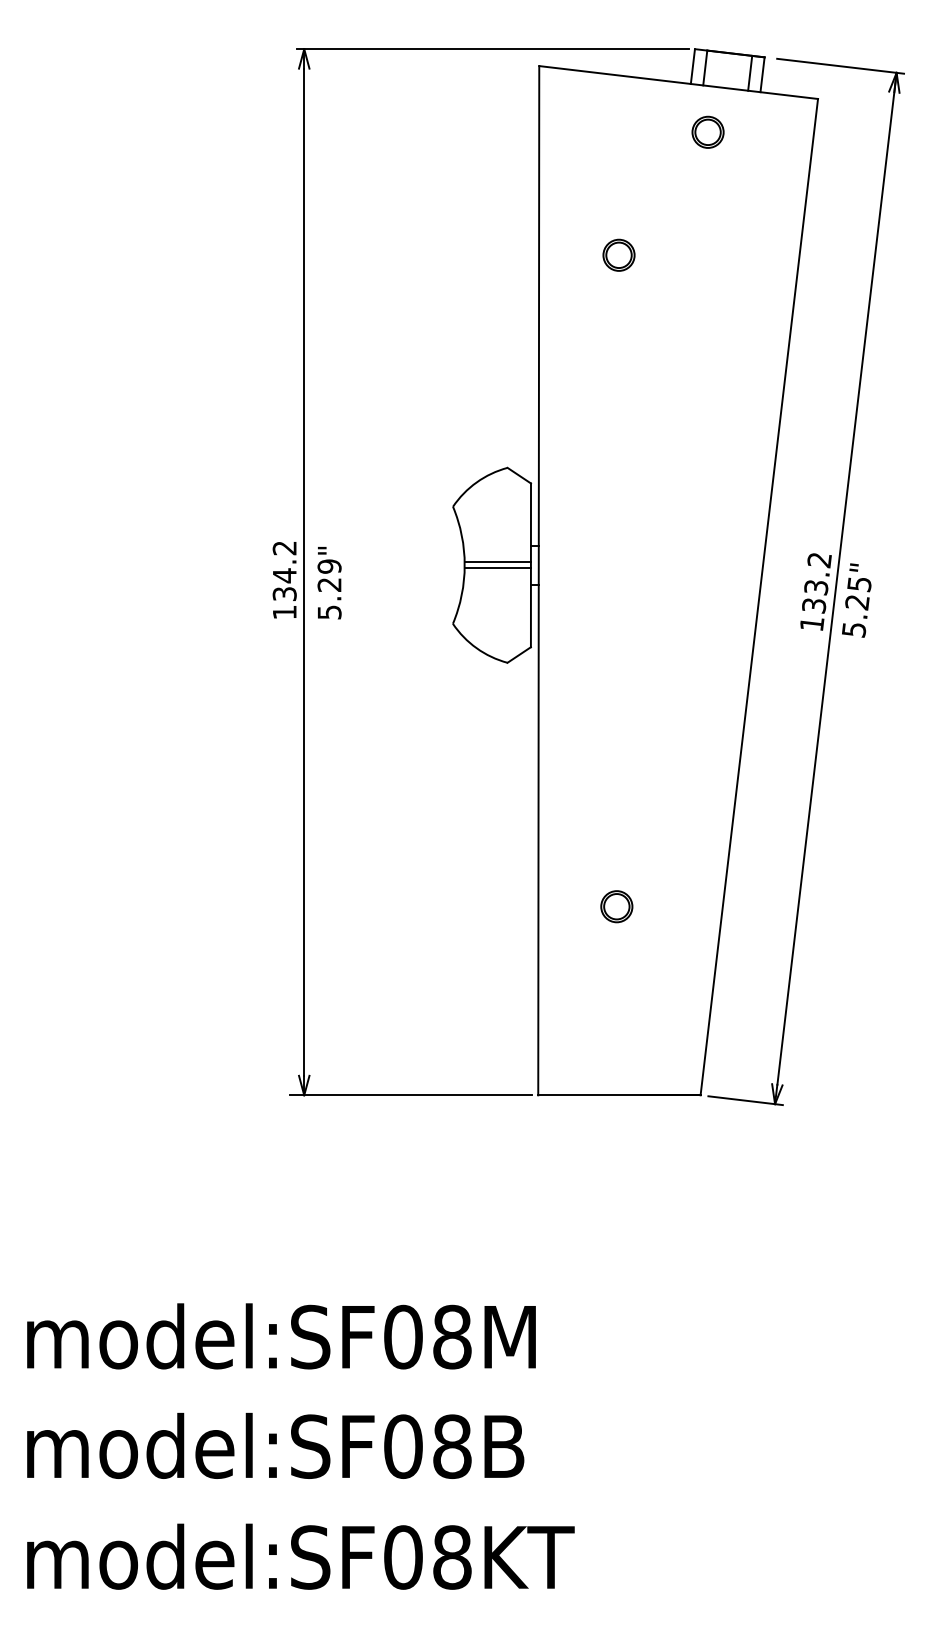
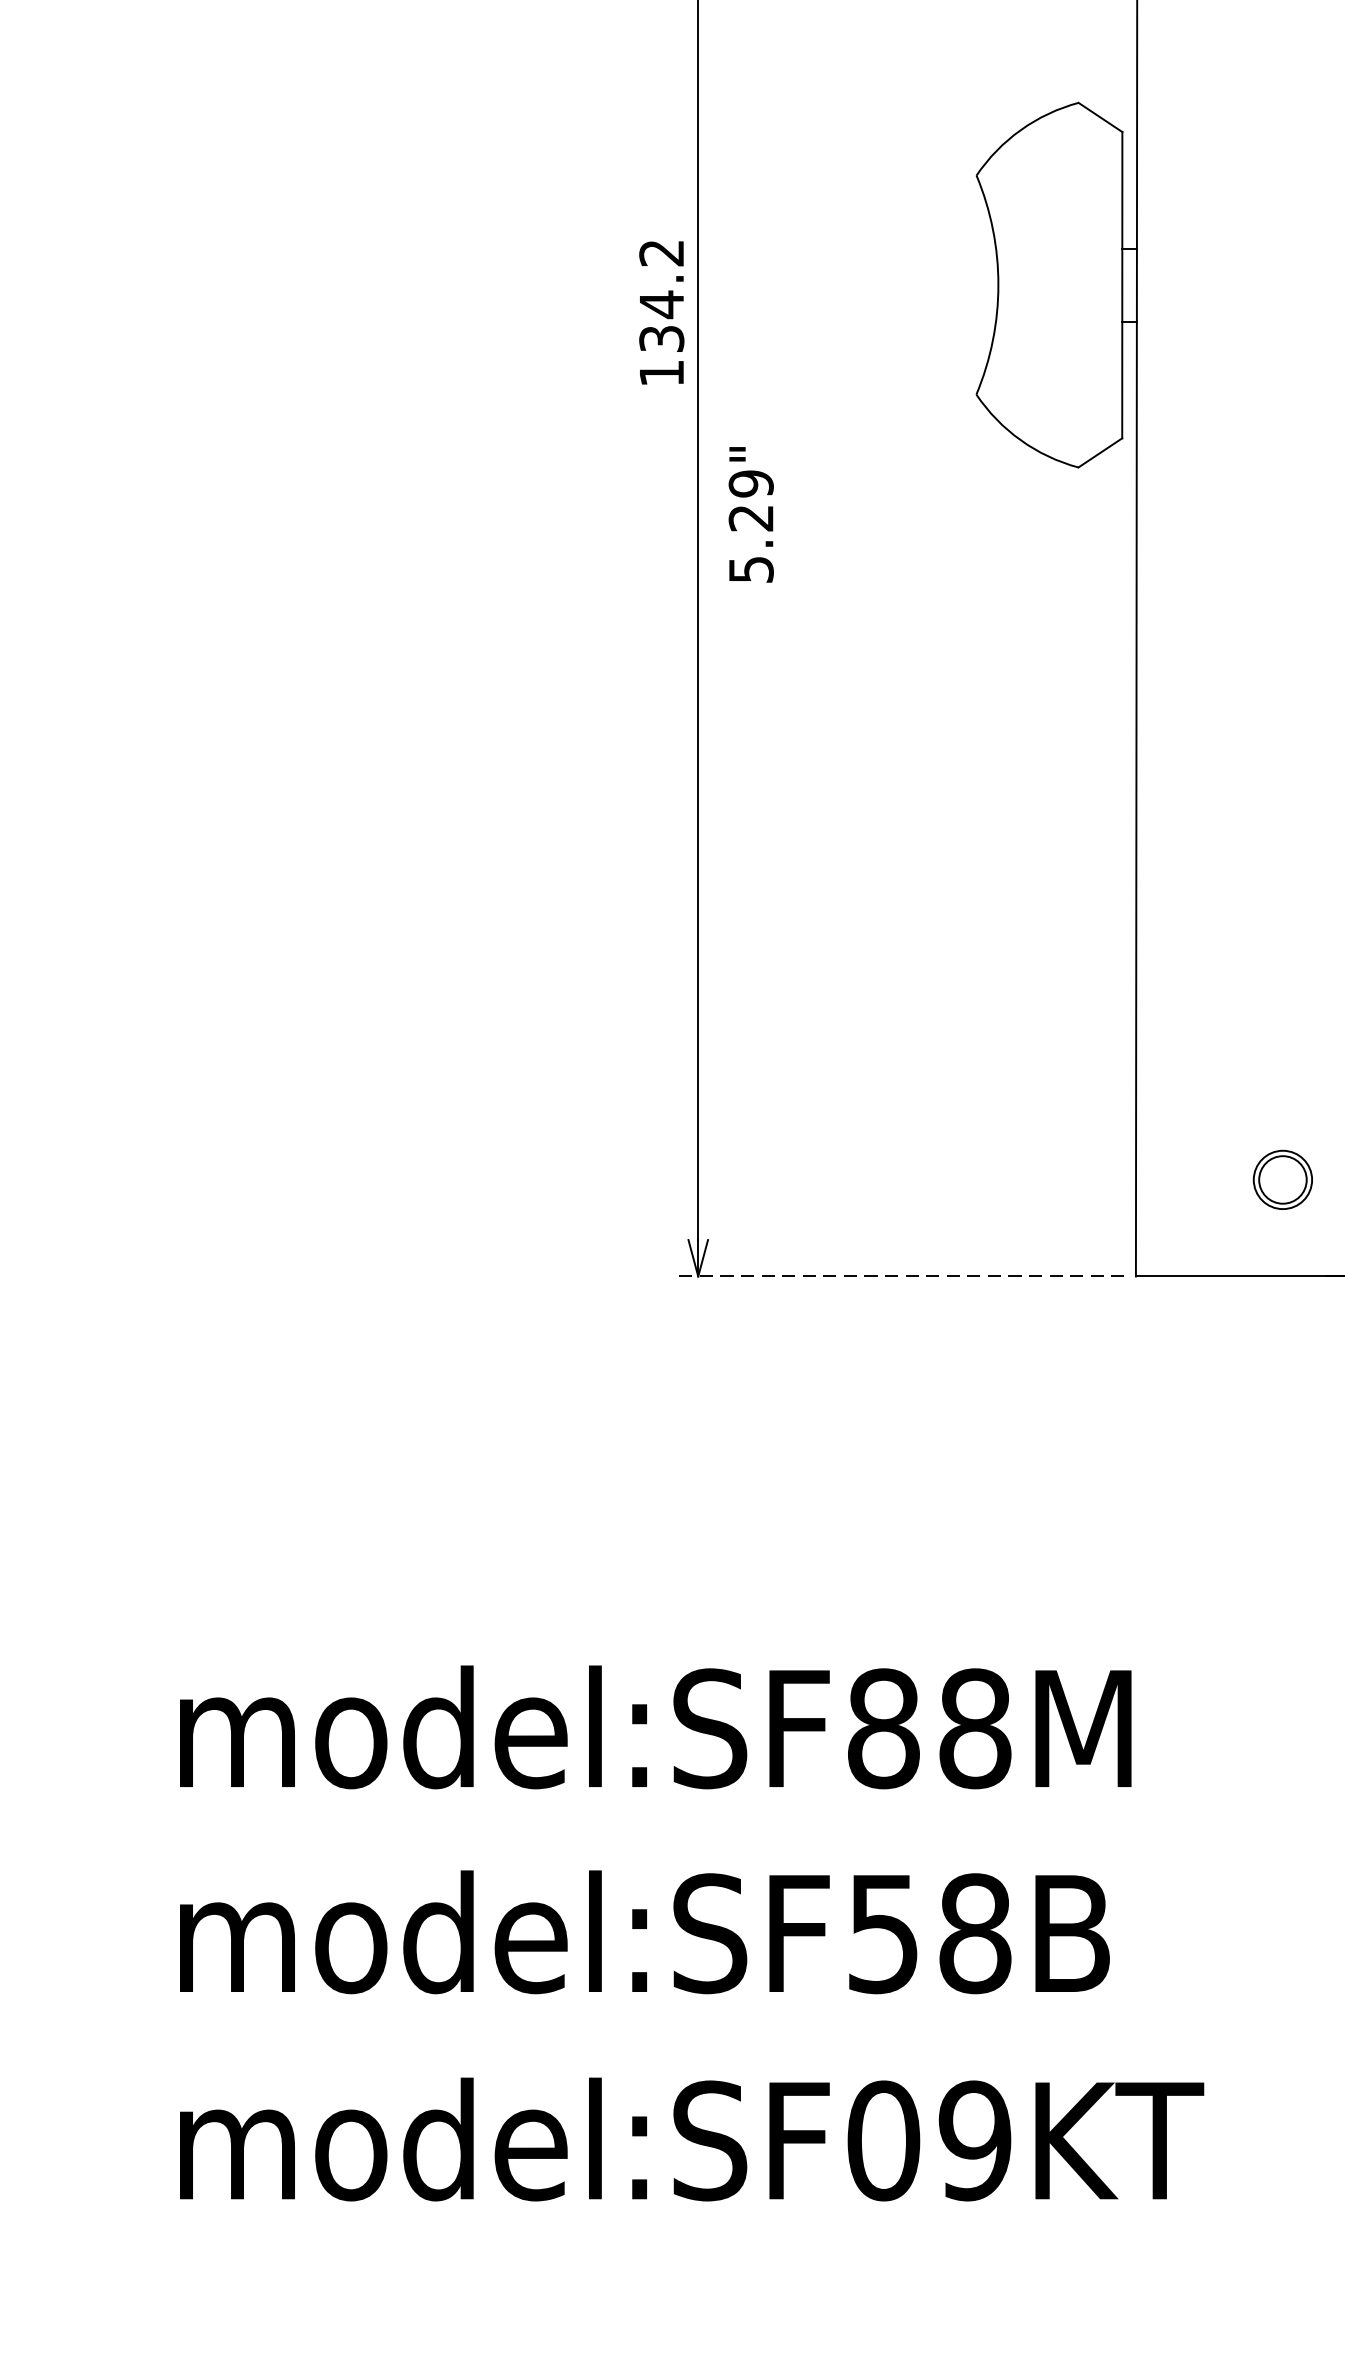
line: (497, 562) -> (1059, 279), removed
line: (497, 568) -> (1059, 291), removed
text: (329, 583) -> (751, 515), moved
part: (616, 906) -> (1282, 1179), moved
line: (411, 1095) -> (898, 1276), solid -> dashed
text: (403, 1337) -> (883, 1729), model:SF08M -> model:SF88M
text: (403, 1446) -> (883, 1933), model:SF08B -> model:SF58B
text: (451, 1557) -> (973, 2140), model:SF08KT -> model:SF09KT

